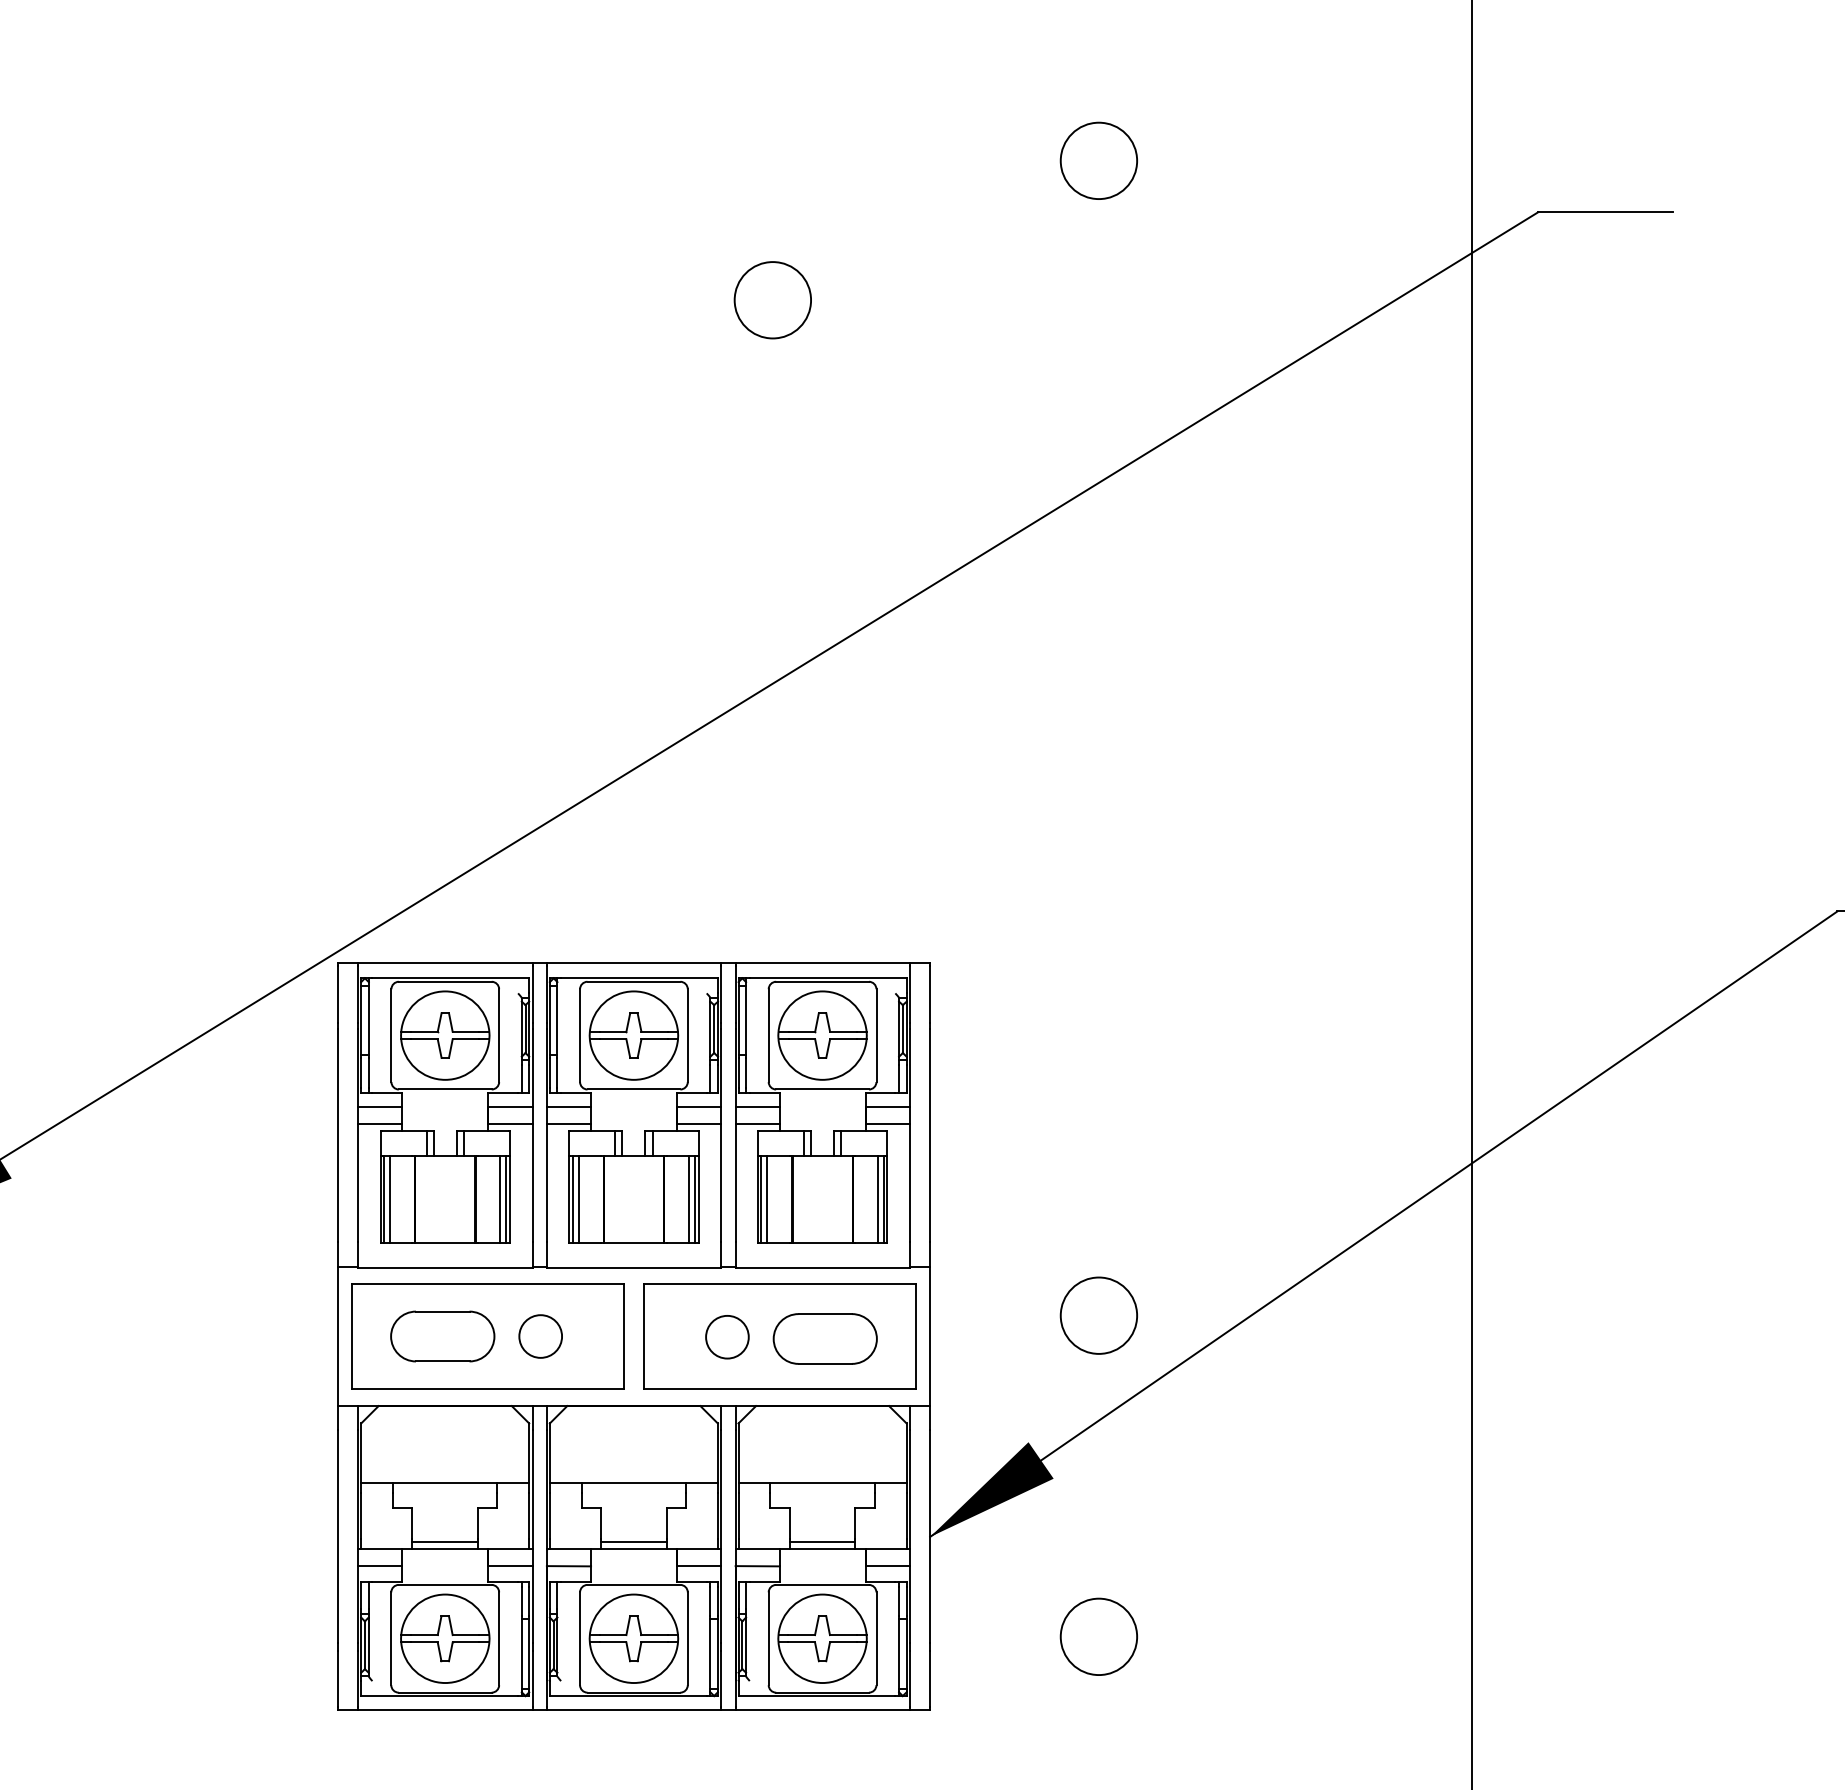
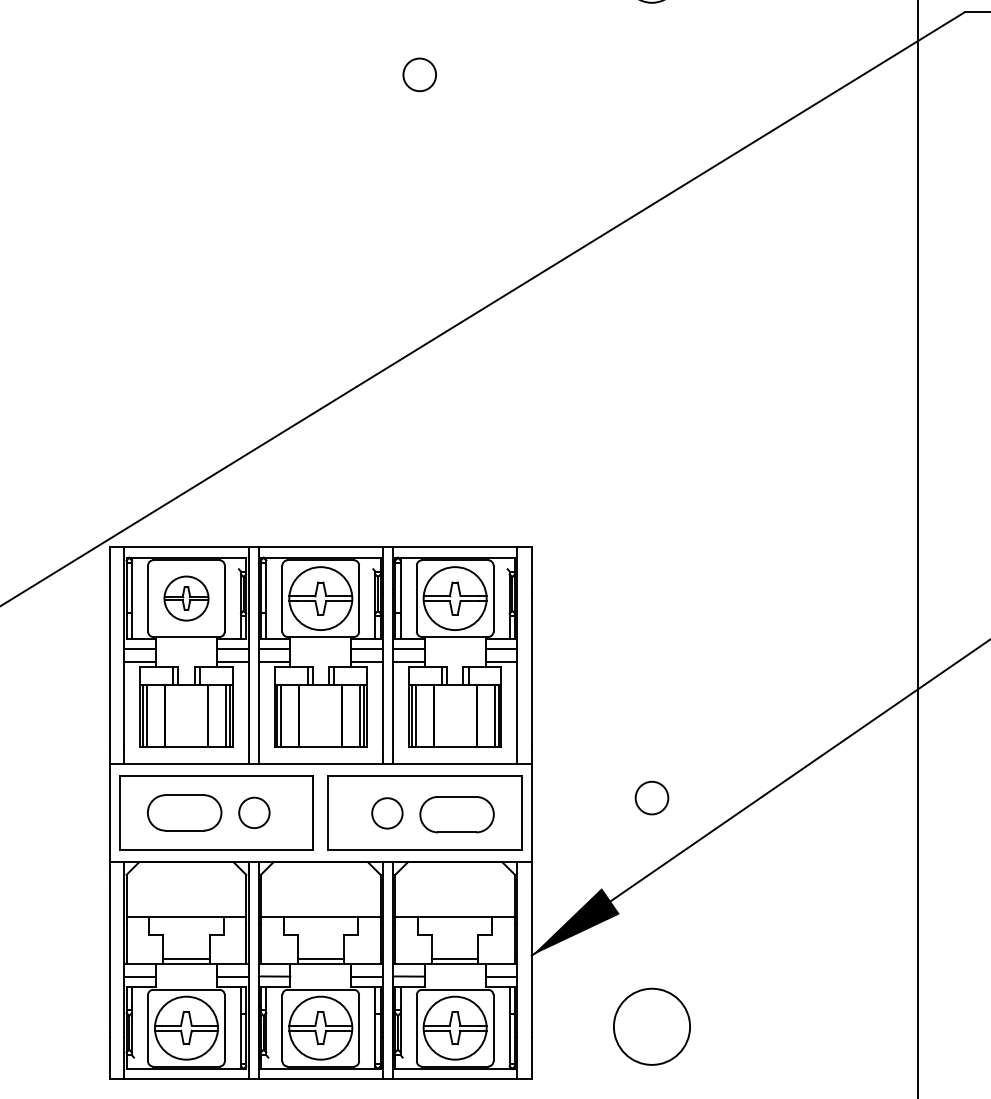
circle: (772, 300) -> (419, 75), size x0.6
part: (445, 1035) -> (186, 598), size x0.7
circle: (1098, 1315) -> (651, 797), size x0.6
circle: (1098, 1636) -> (651, 1026), size x1.4

